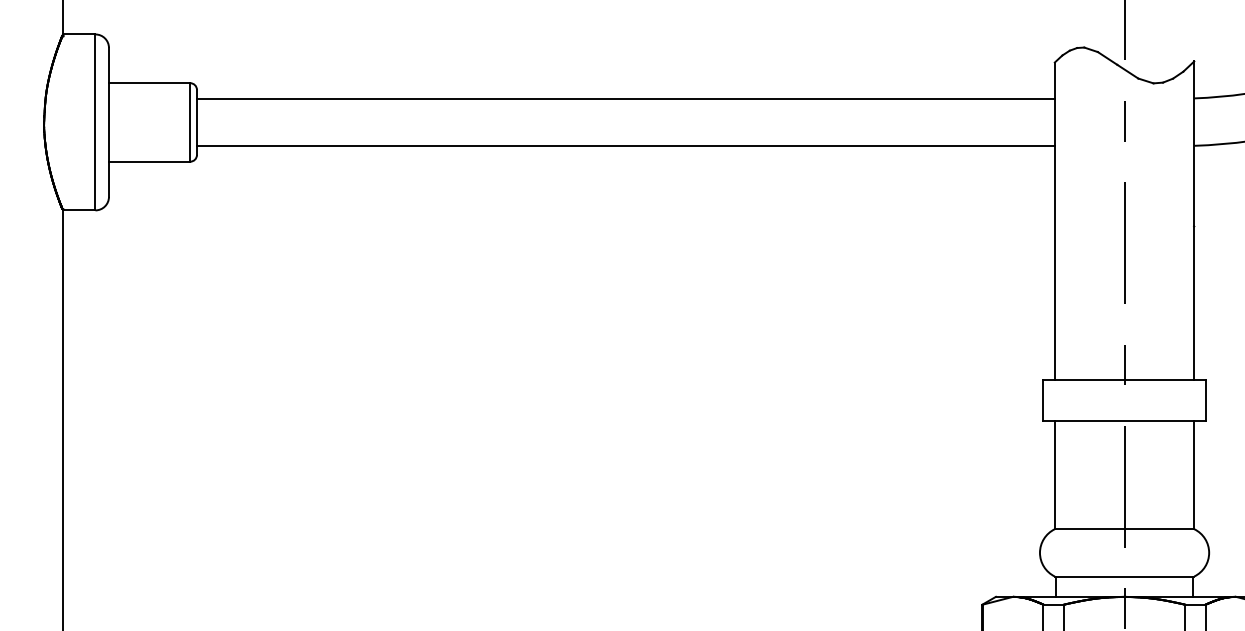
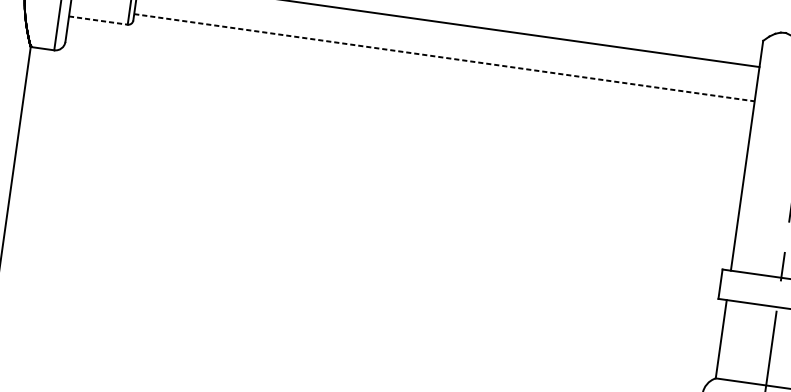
line: (625, 146) -> (444, 57), solid -> dashed
line: (149, 161) -> (98, 20), solid -> dashed

